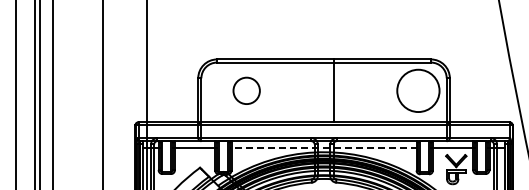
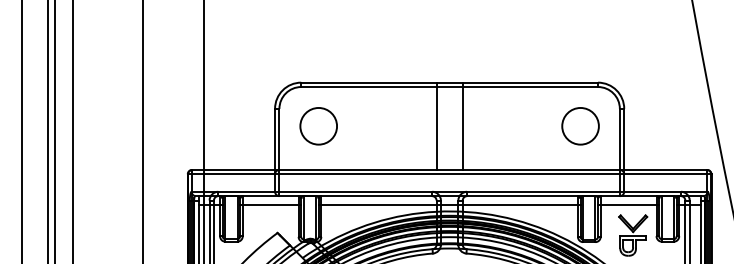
circle: (246, 90) -> (318, 125), moved
line: (314, 90) -> (436, 125), added
circle: (418, 90) -> (580, 125), size x0.62
line: (323, 147) -> (448, 204), dashed -> solid

